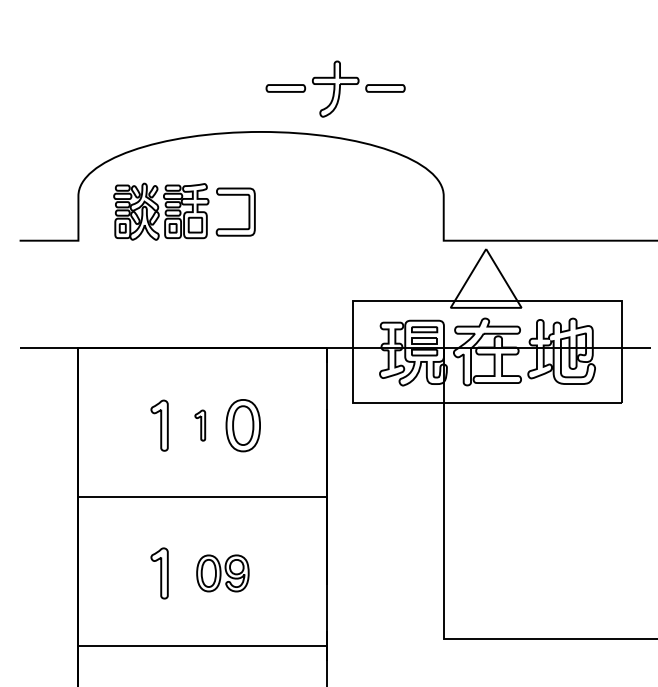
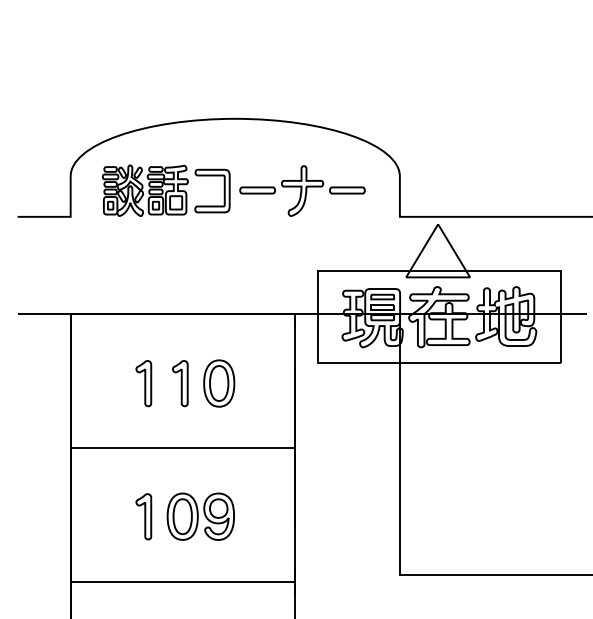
part: (335, 88) -> (302, 190), moved
part: (200, 425) -> (180, 383), size x1.67
part: (222, 573) -> (200, 516), size x1.43

